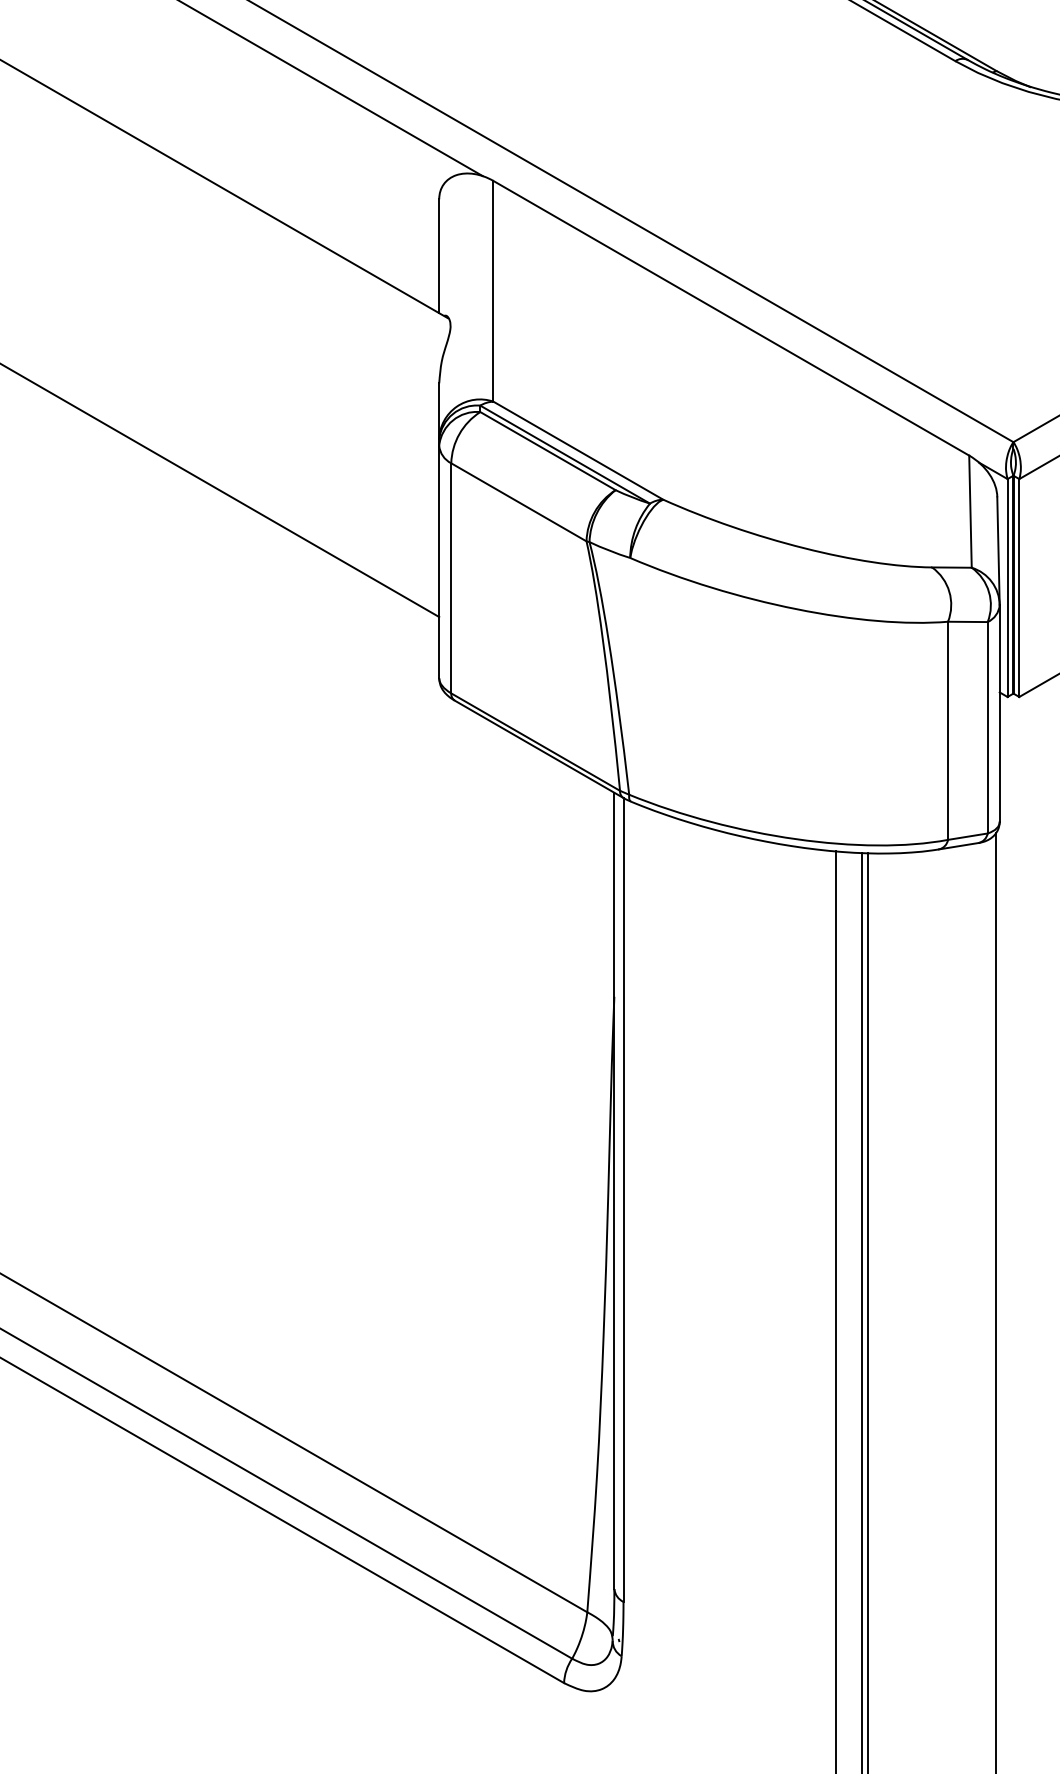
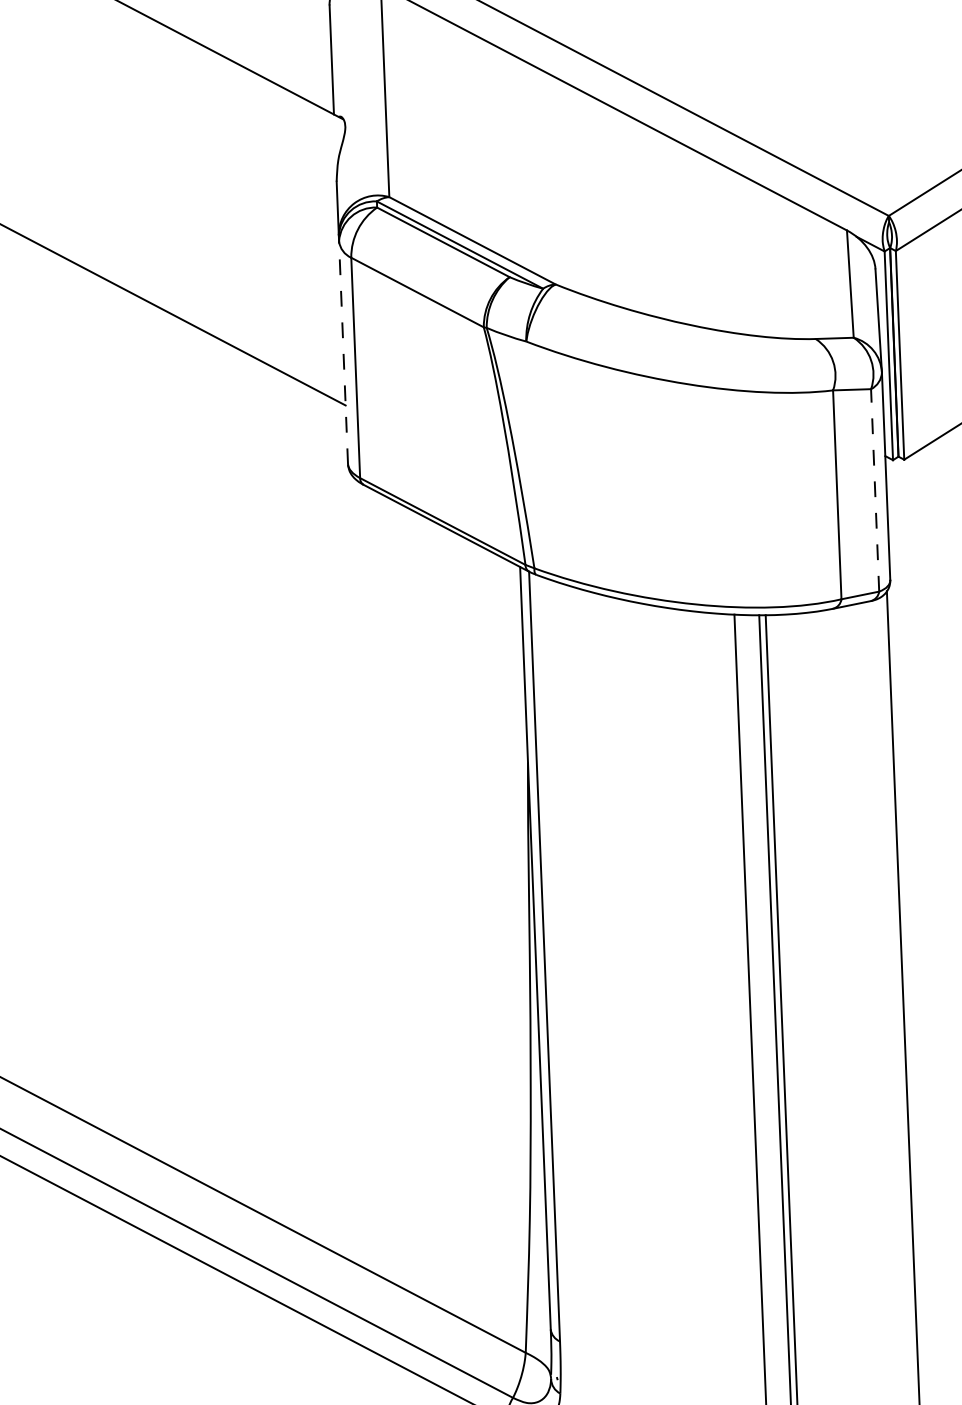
line: (439, 561) -> (343, 352), solid -> dashed
line: (987, 727) -> (874, 490), solid -> dashed

